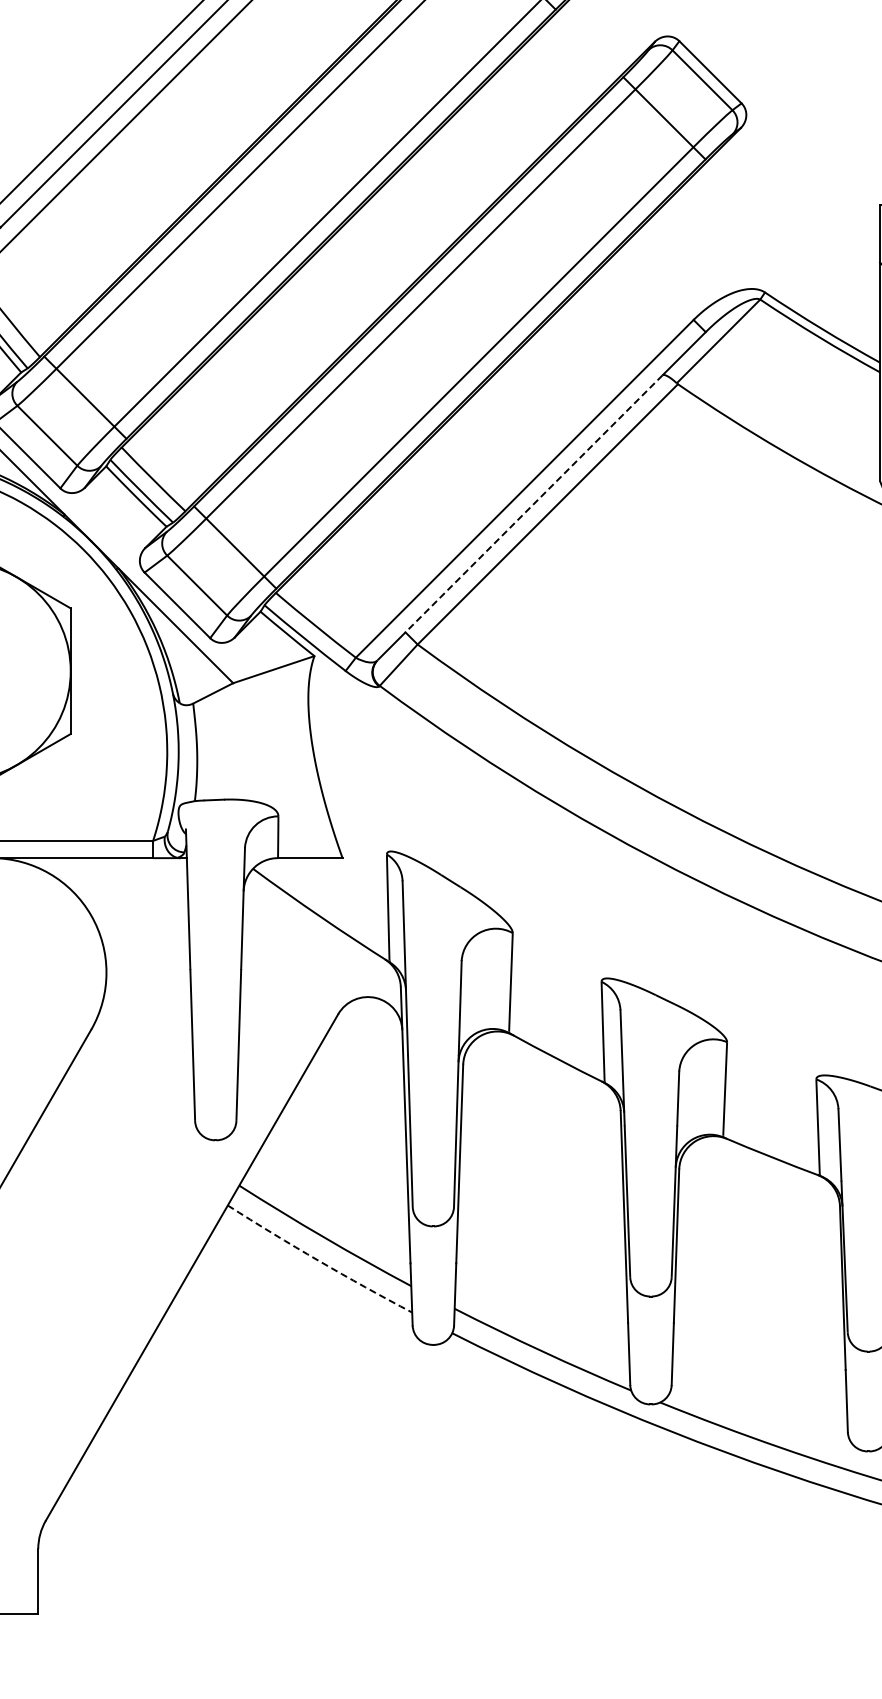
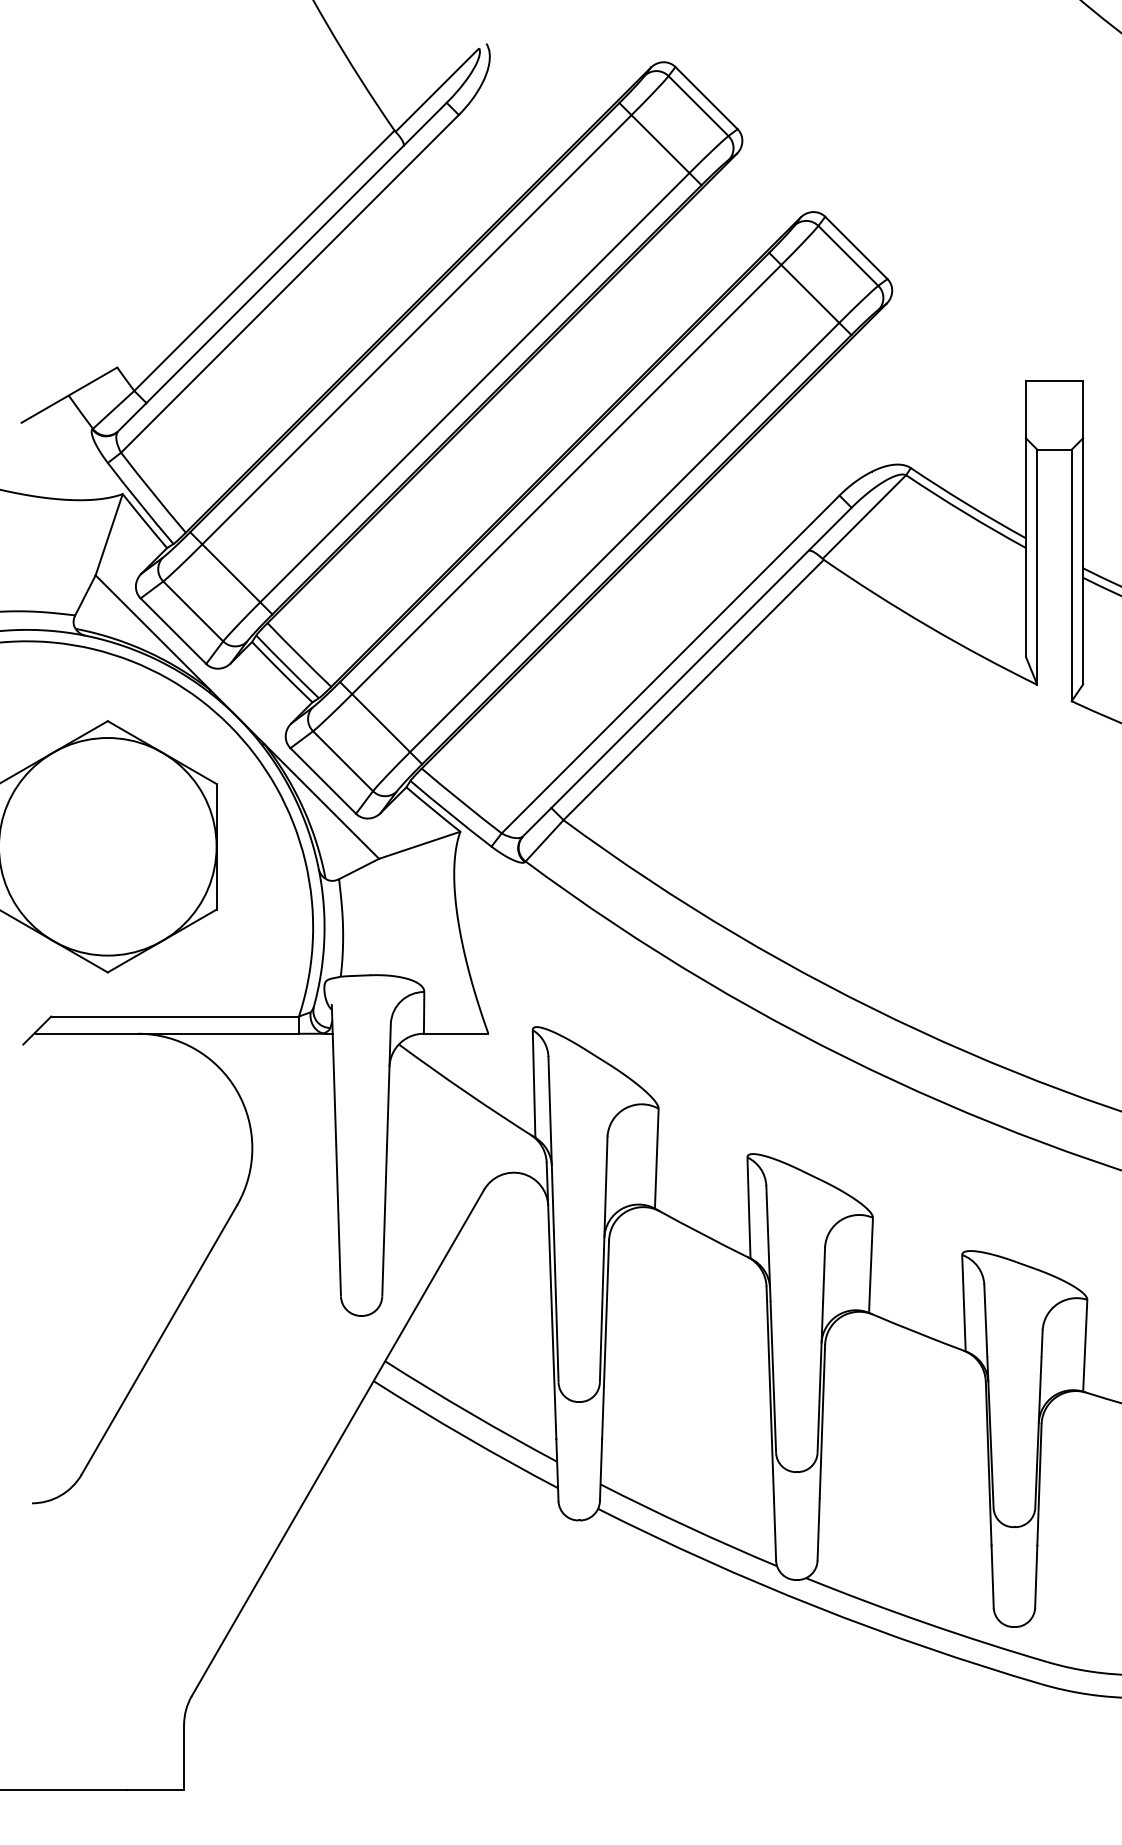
line: (533, 503) -> (679, 679), dashed -> solid
arc: (318, 1260) -> (464, 1436), dashed -> solid

